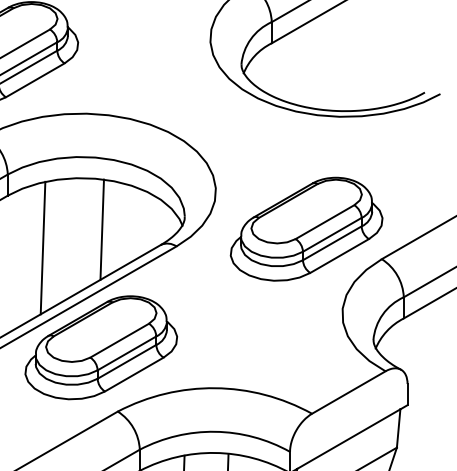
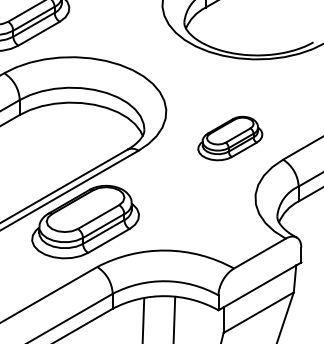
line: (102, 229) -> (86, 138), removed
part: (307, 229) -> (230, 138), size x0.6
line: (42, 247) -> (44, 151), removed

